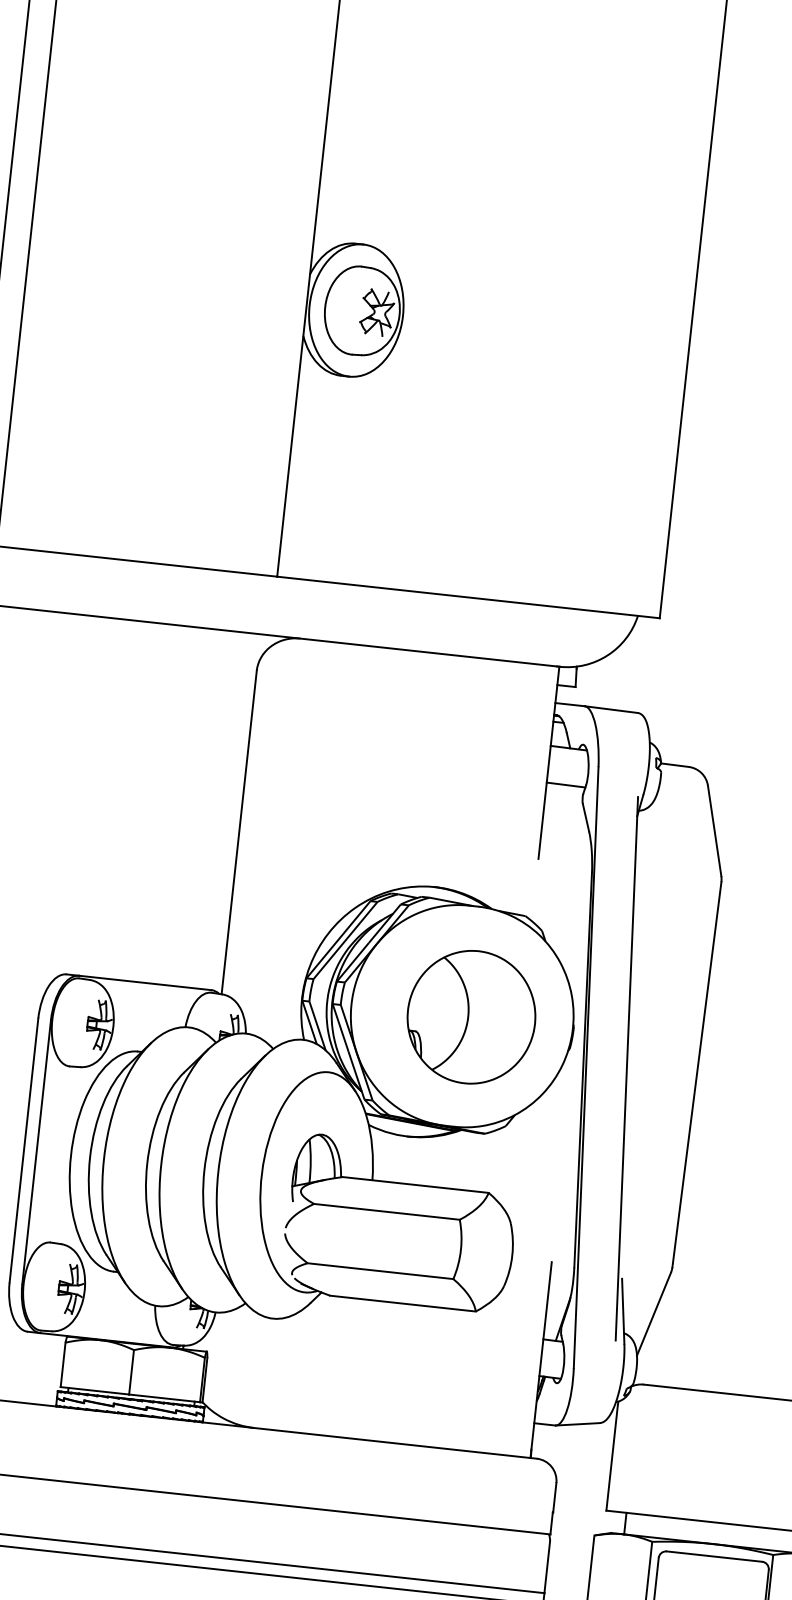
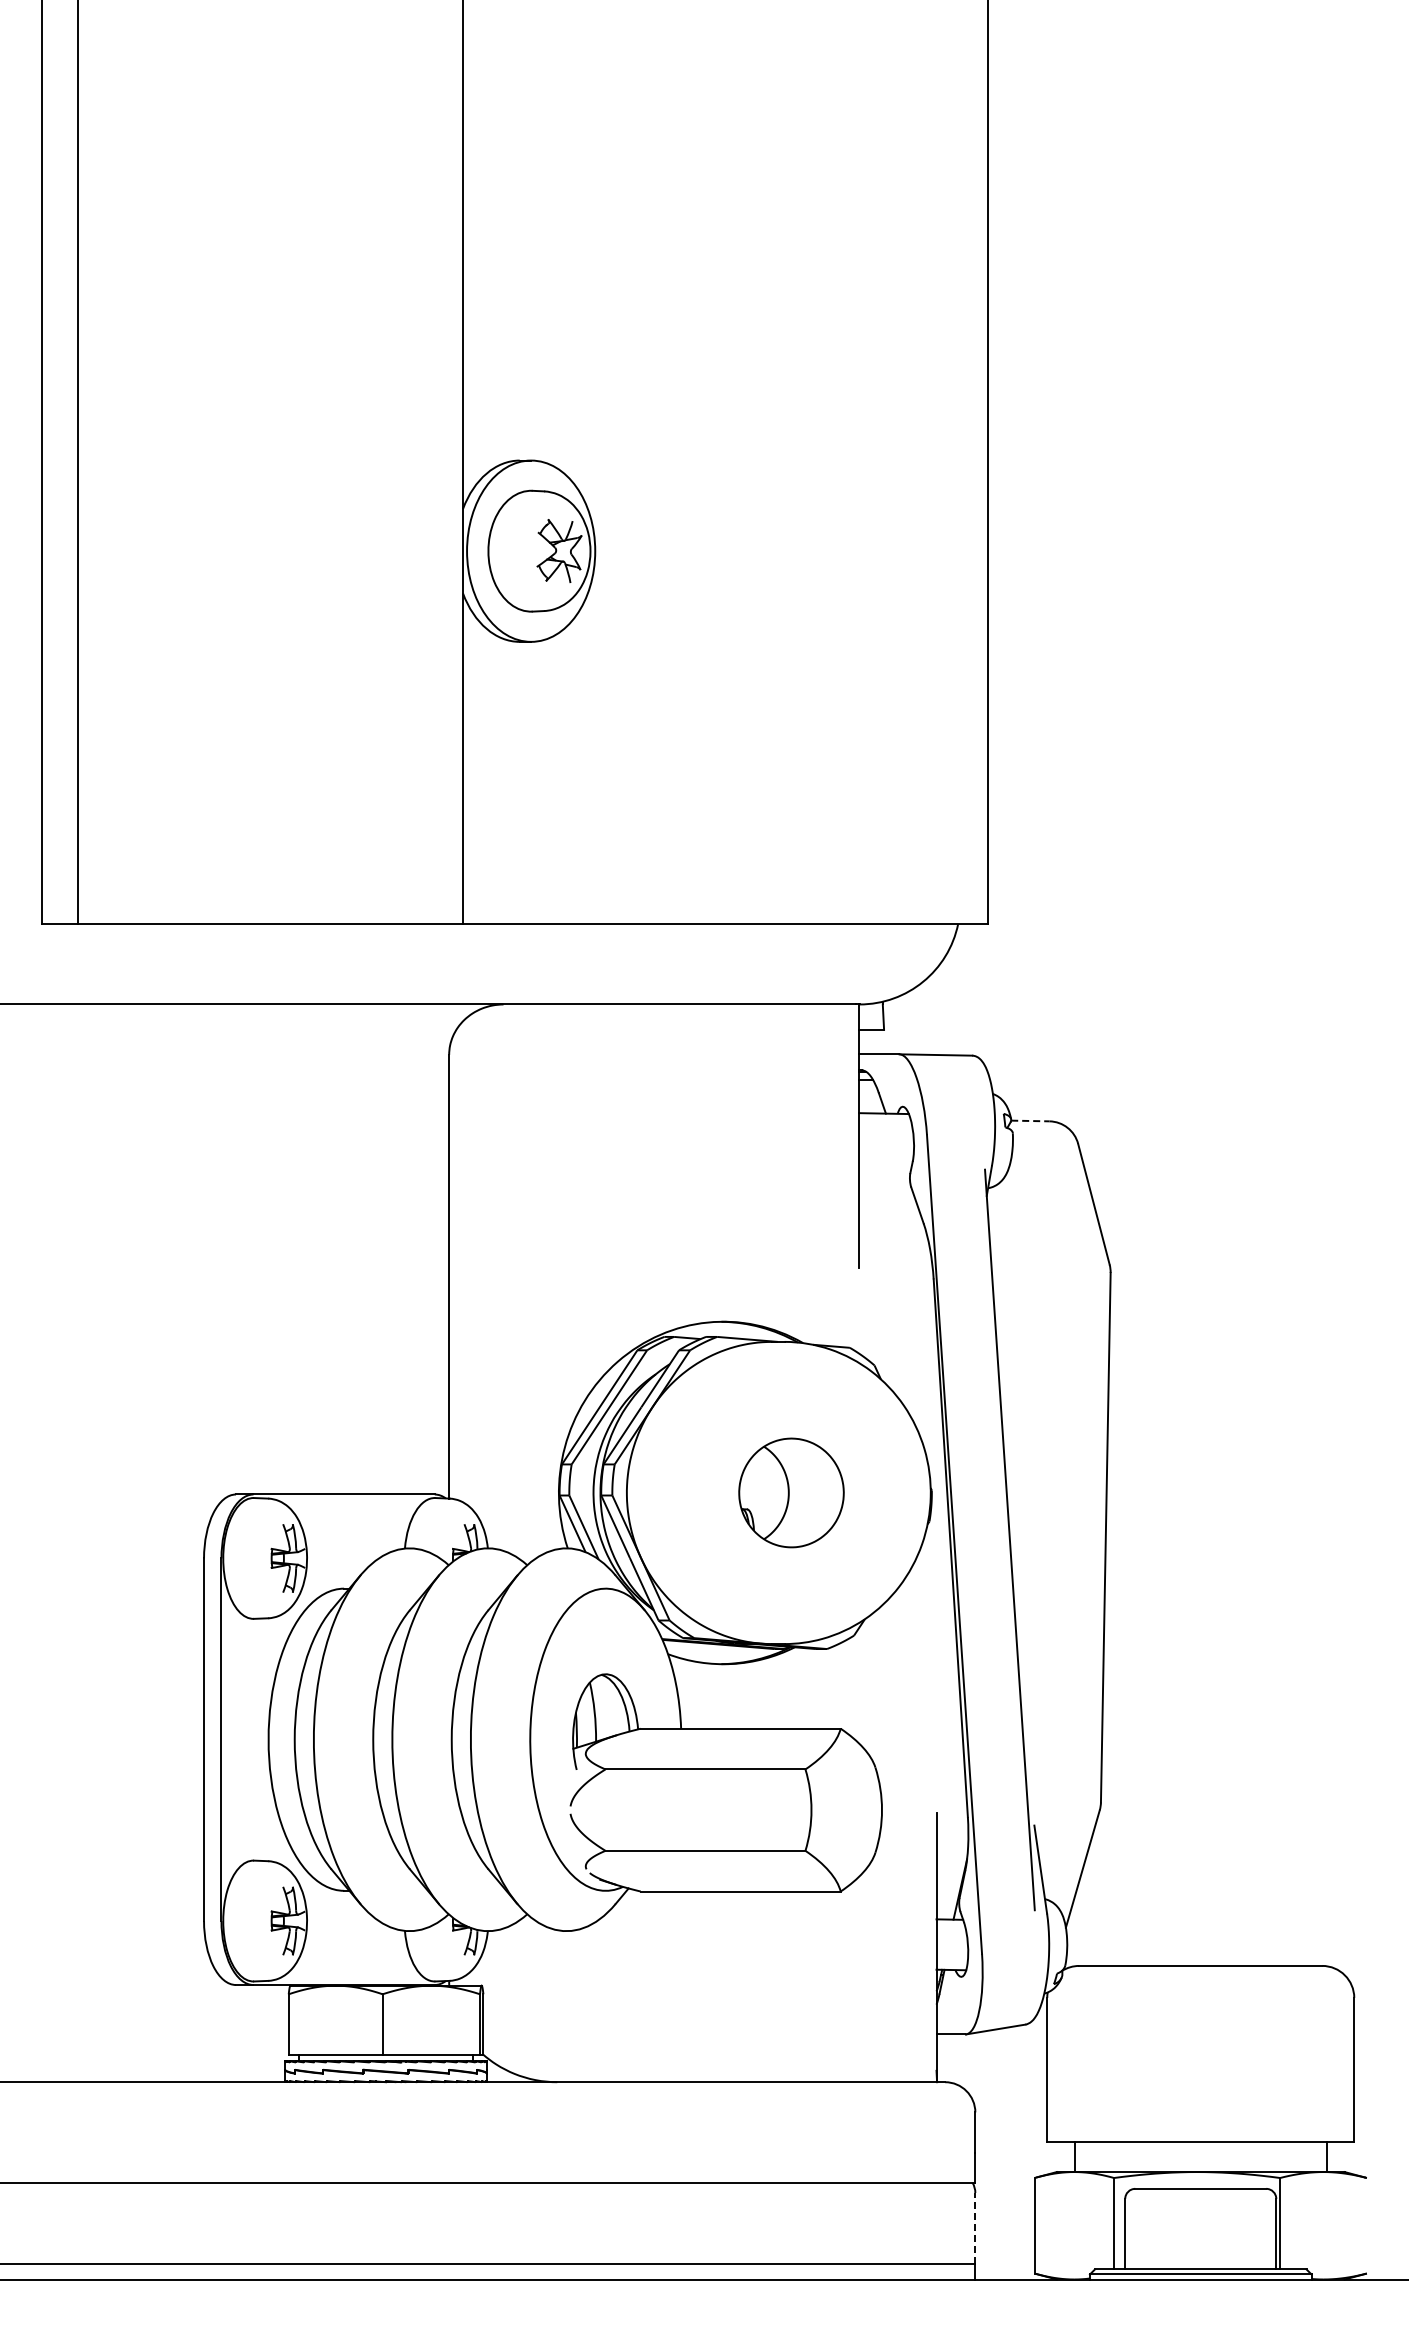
line: (674, 765) -> (1030, 1121), solid -> dashed
line: (566, 784) -> (885, 1163), removed
part: (471, 1016) -> (791, 1492), size x0.6
line: (547, 1566) -> (975, 2227), solid -> dashed

